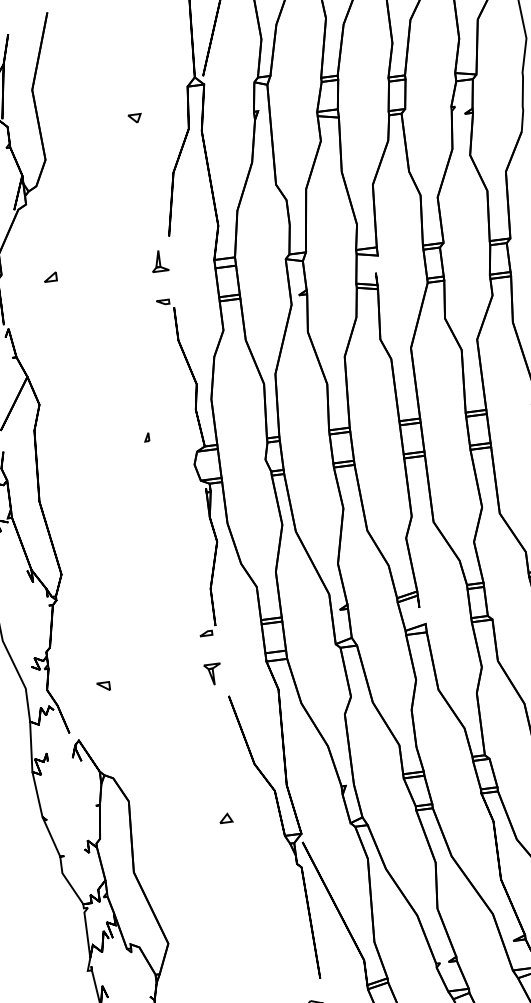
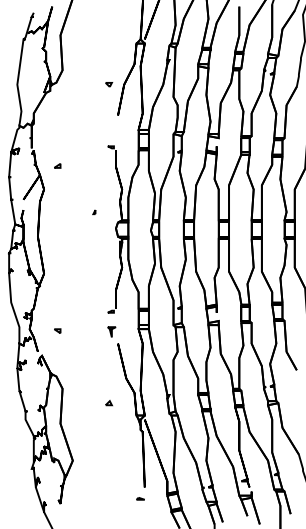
part: (136, 117) -> (109, 84), moved
part: (158, 260) -> (111, 126), removed
part: (50, 276) -> (57, 165), moved

